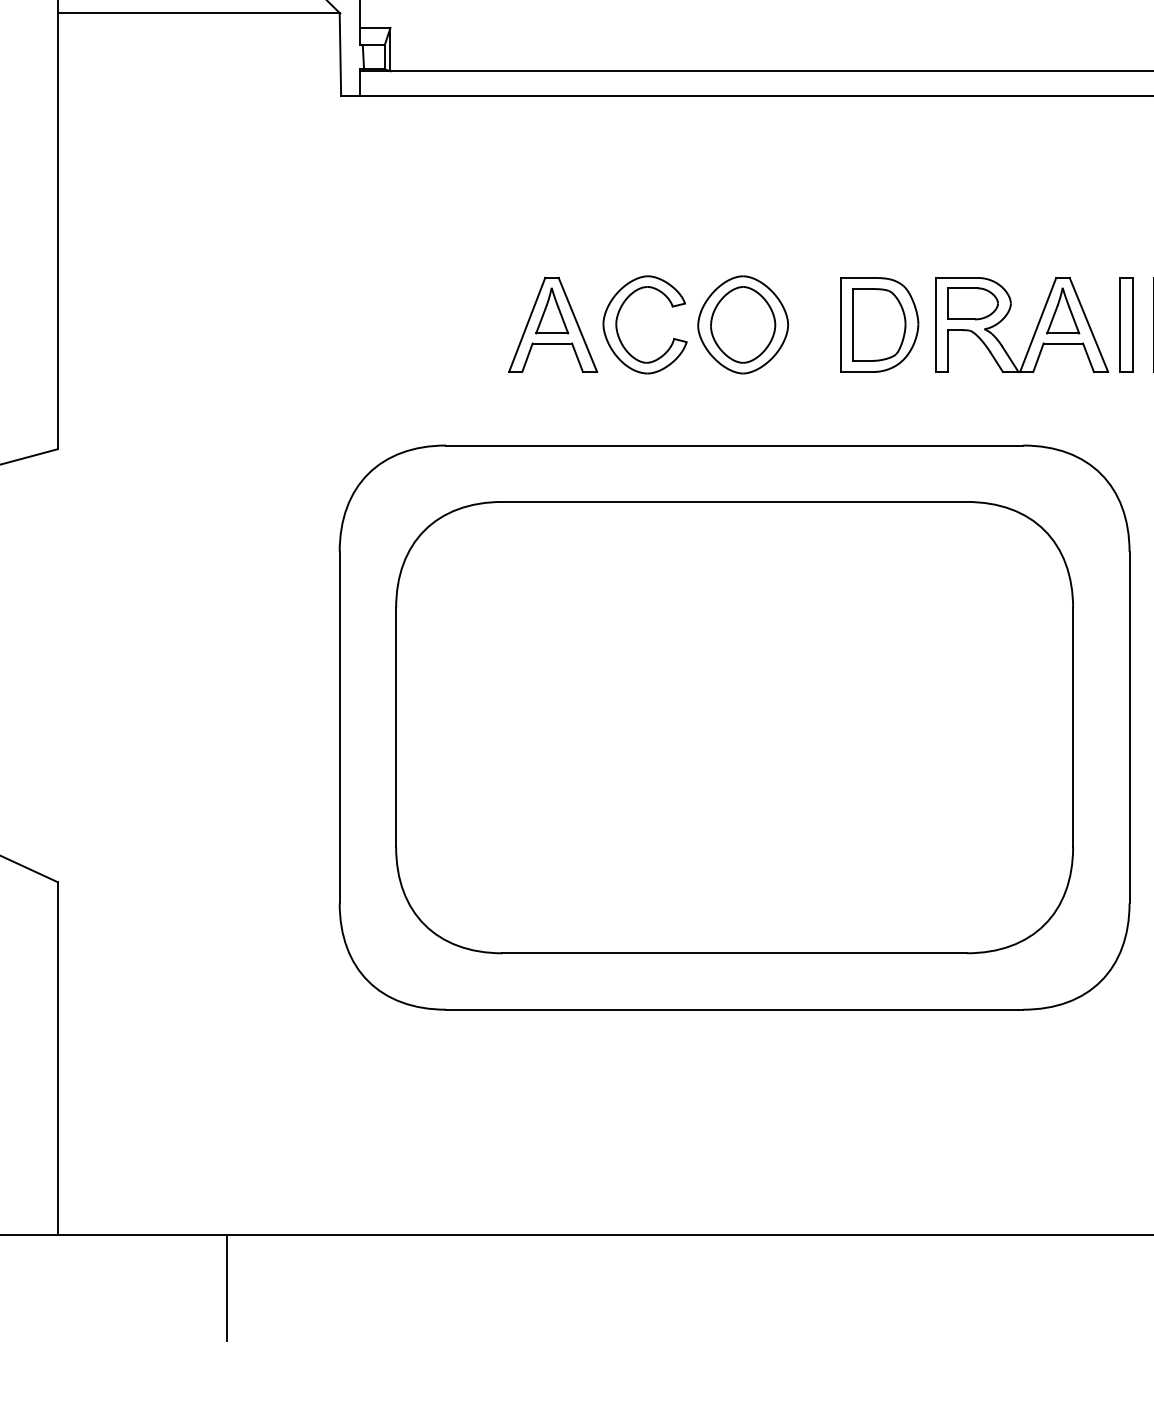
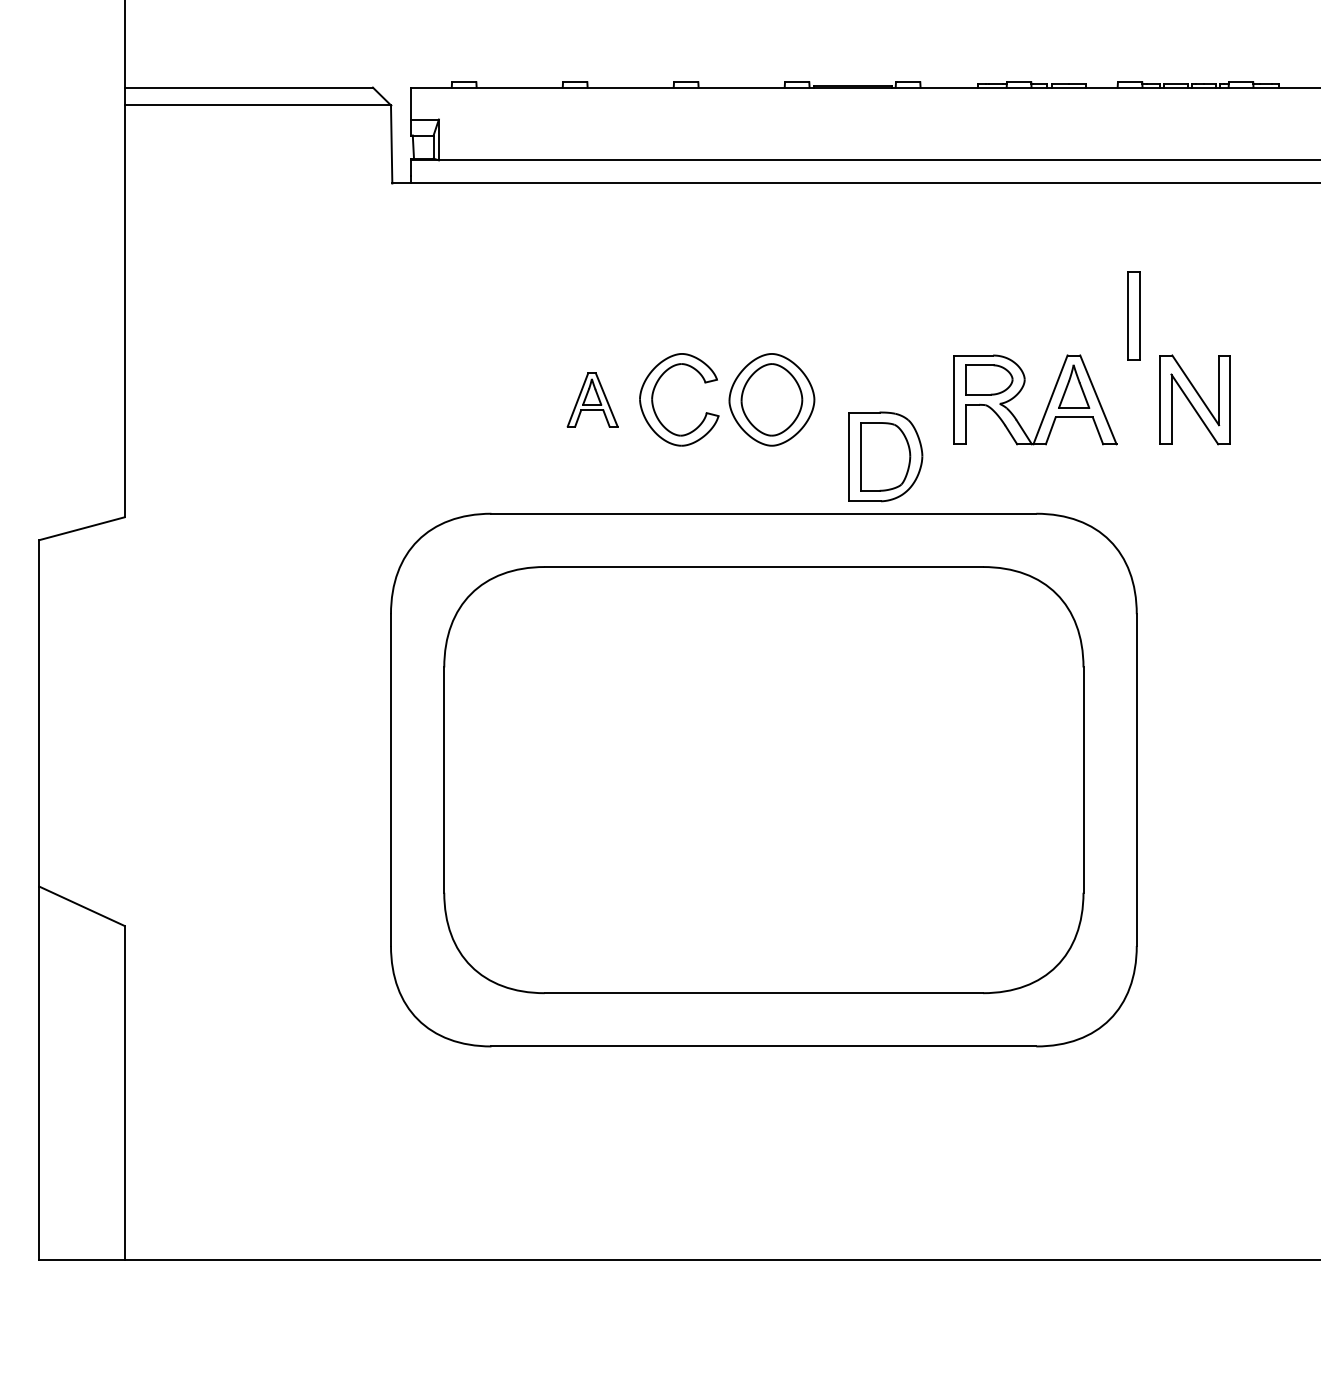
part: (553, 324) -> (592, 399), size x0.6
part: (879, 324) -> (885, 456), moved
part: (1126, 324) -> (1133, 315), moved
line: (226, 1287) -> (284, 1308), removed

